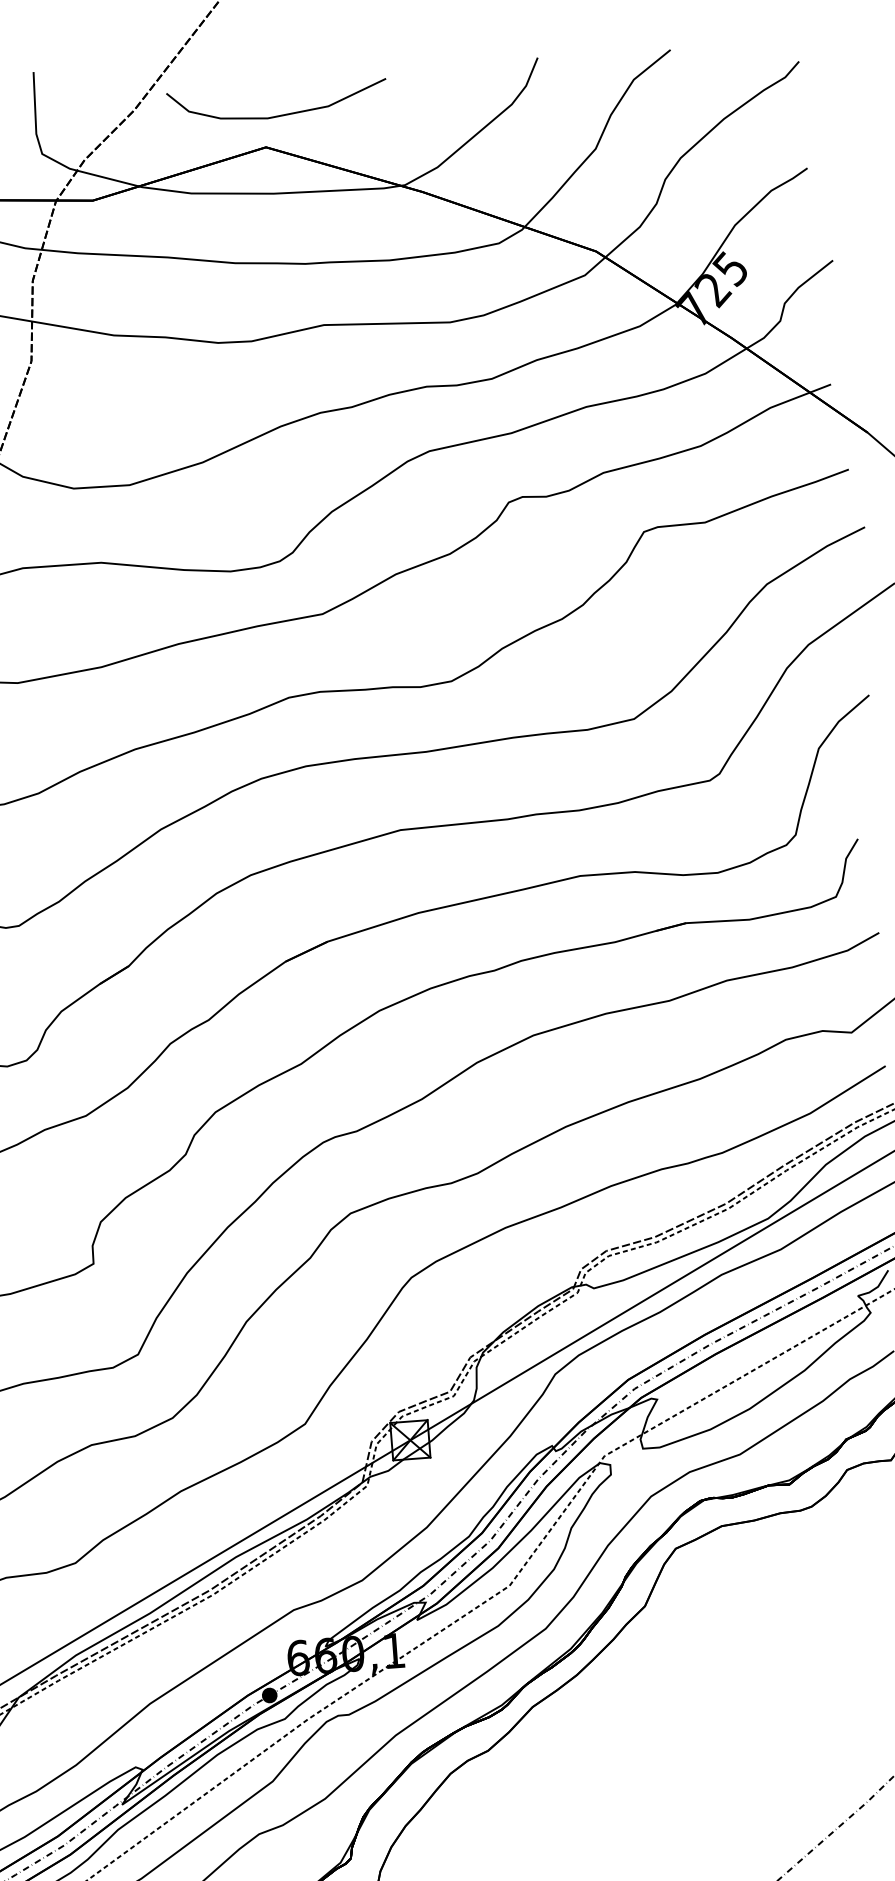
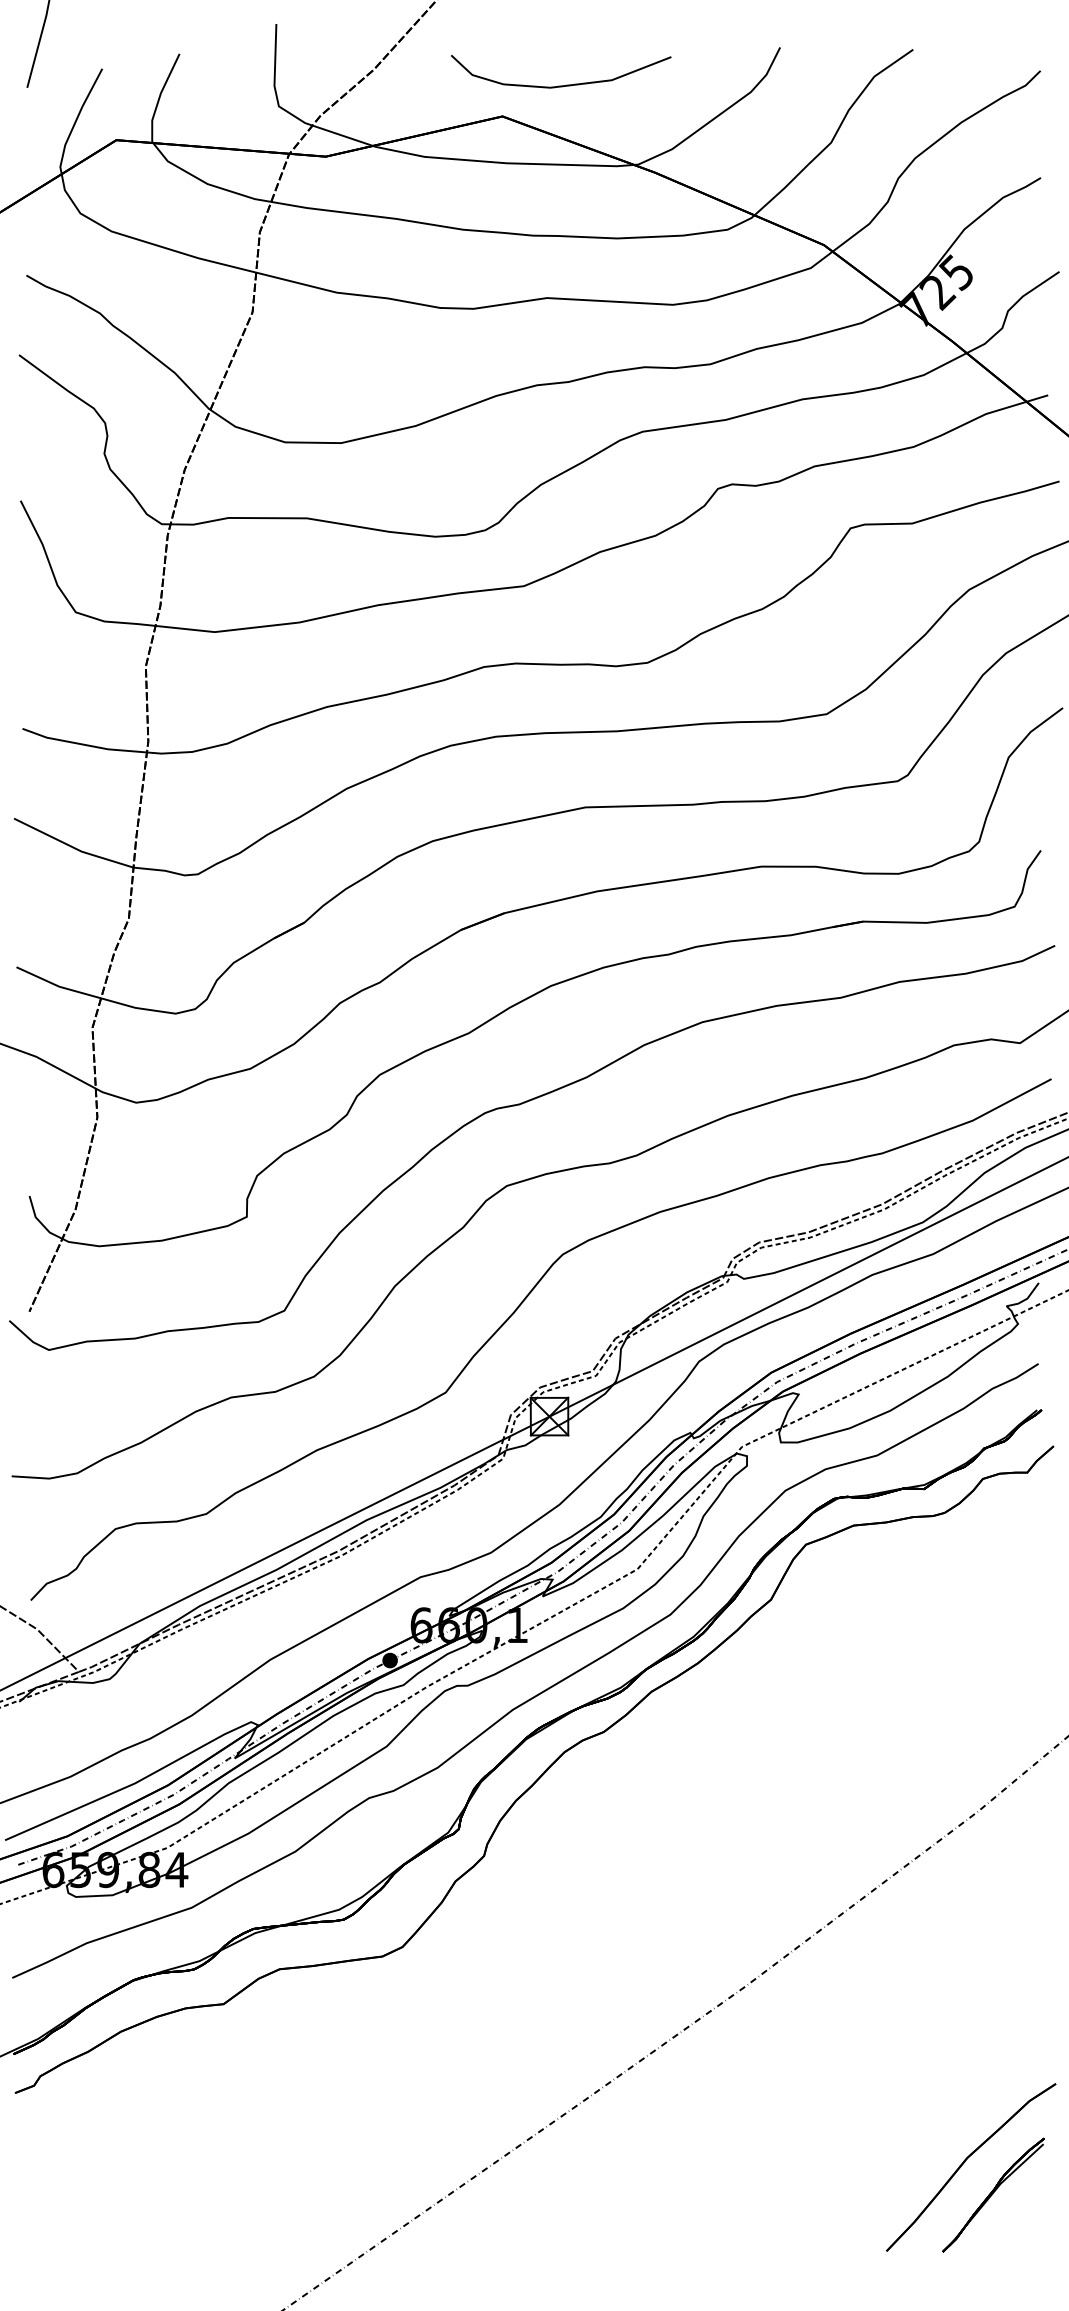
curve: (283, 113) -> (566, 84), moved

